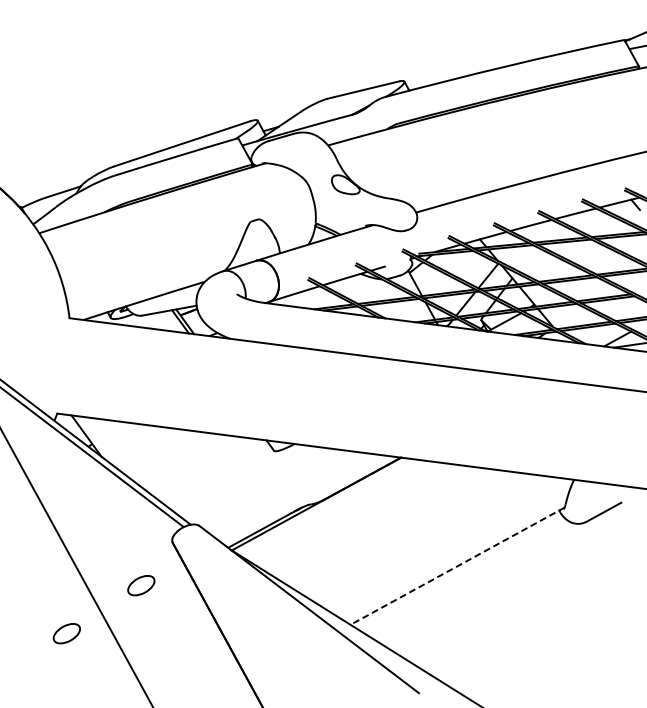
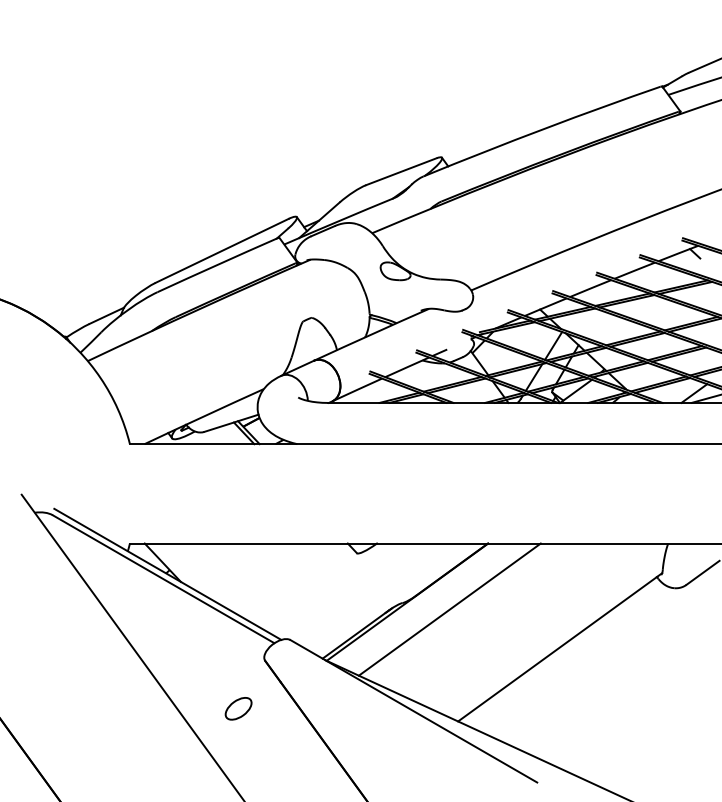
line: (356, 516) -> (449, 609), added
line: (456, 566) -> (559, 647), dashed -> solid
part: (66, 633) -> (168, 767), removed

